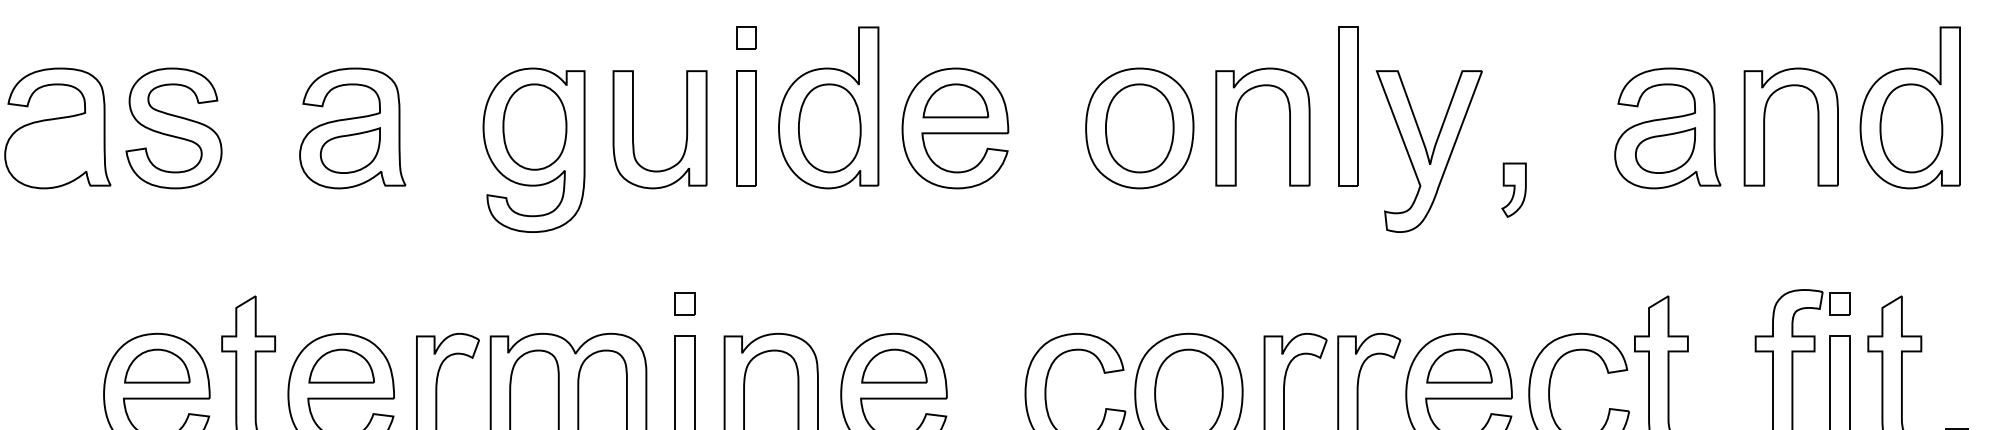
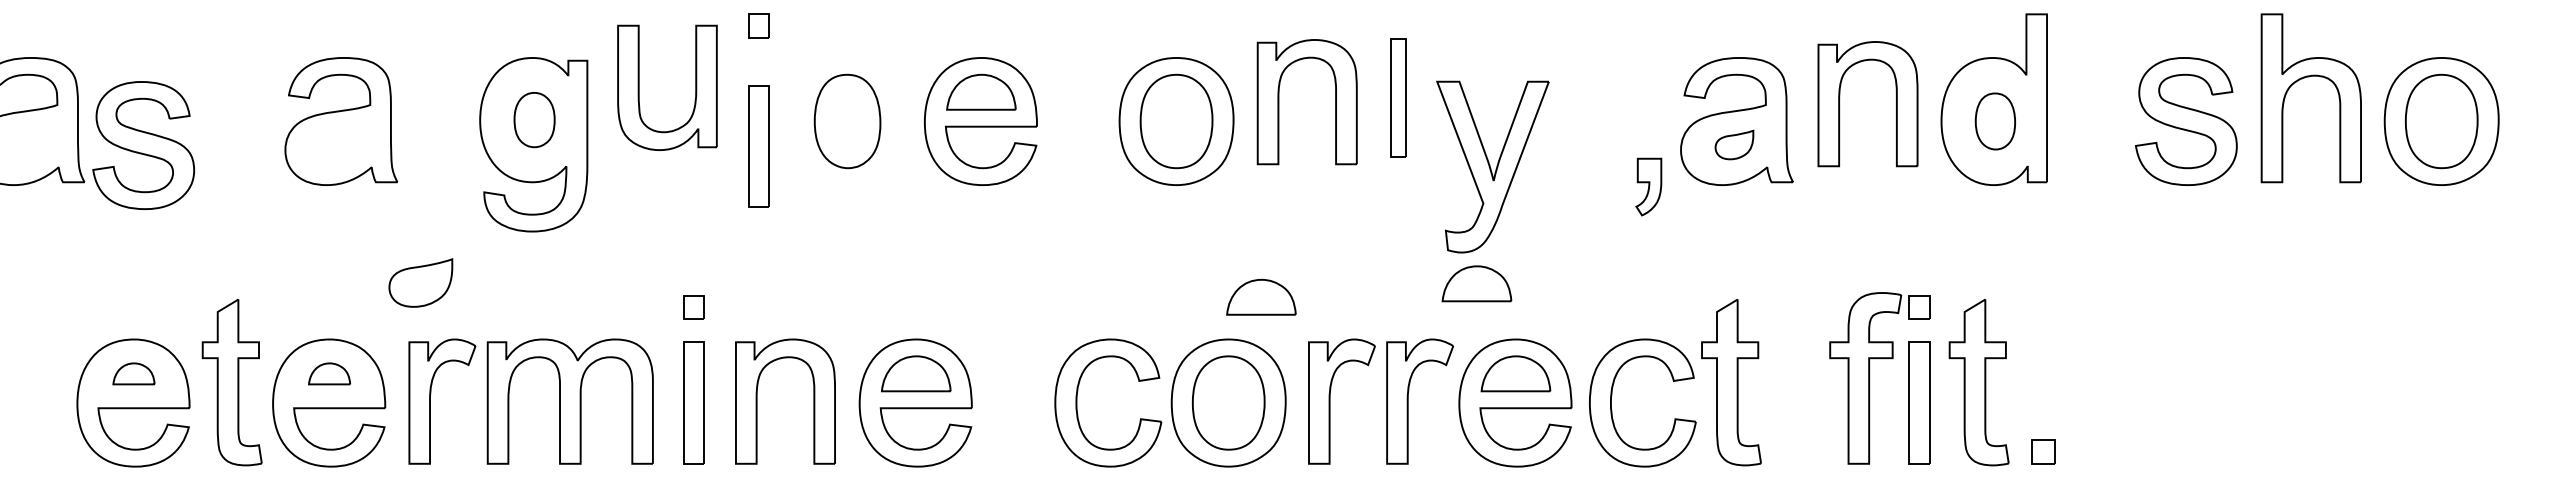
part: (1348, 105) -> (1398, 97), size x0.7
part: (828, 107) -> (846, 99), removed
part: (1765, 121) -> (1840, 98), moved
part: (534, 126) -> (534, 119), size x0.6
part: (1236, 127) -> (1279, 102), moved
part: (173, 128) -> (143, 145), moved
part: (745, 128) -> (758, 146), moved
part: (1911, 128) -> (1995, 121), size x0.6
part: (633, 129) -> (639, 87), moved
part: (350, 150) -> (420, 282), moved
part: (1665, 150) -> (1734, 144), size x0.6
part: (1429, 151) -> (1492, 166), moved
part: (1513, 189) -> (1648, 186), moved
part: (1422, 281) -> (1476, 283), added
part: (1219, 293) -> (1261, 296), added
part: (156, 365) -> (133, 373), size x0.6
part: (341, 365) -> (329, 373), size x0.6

